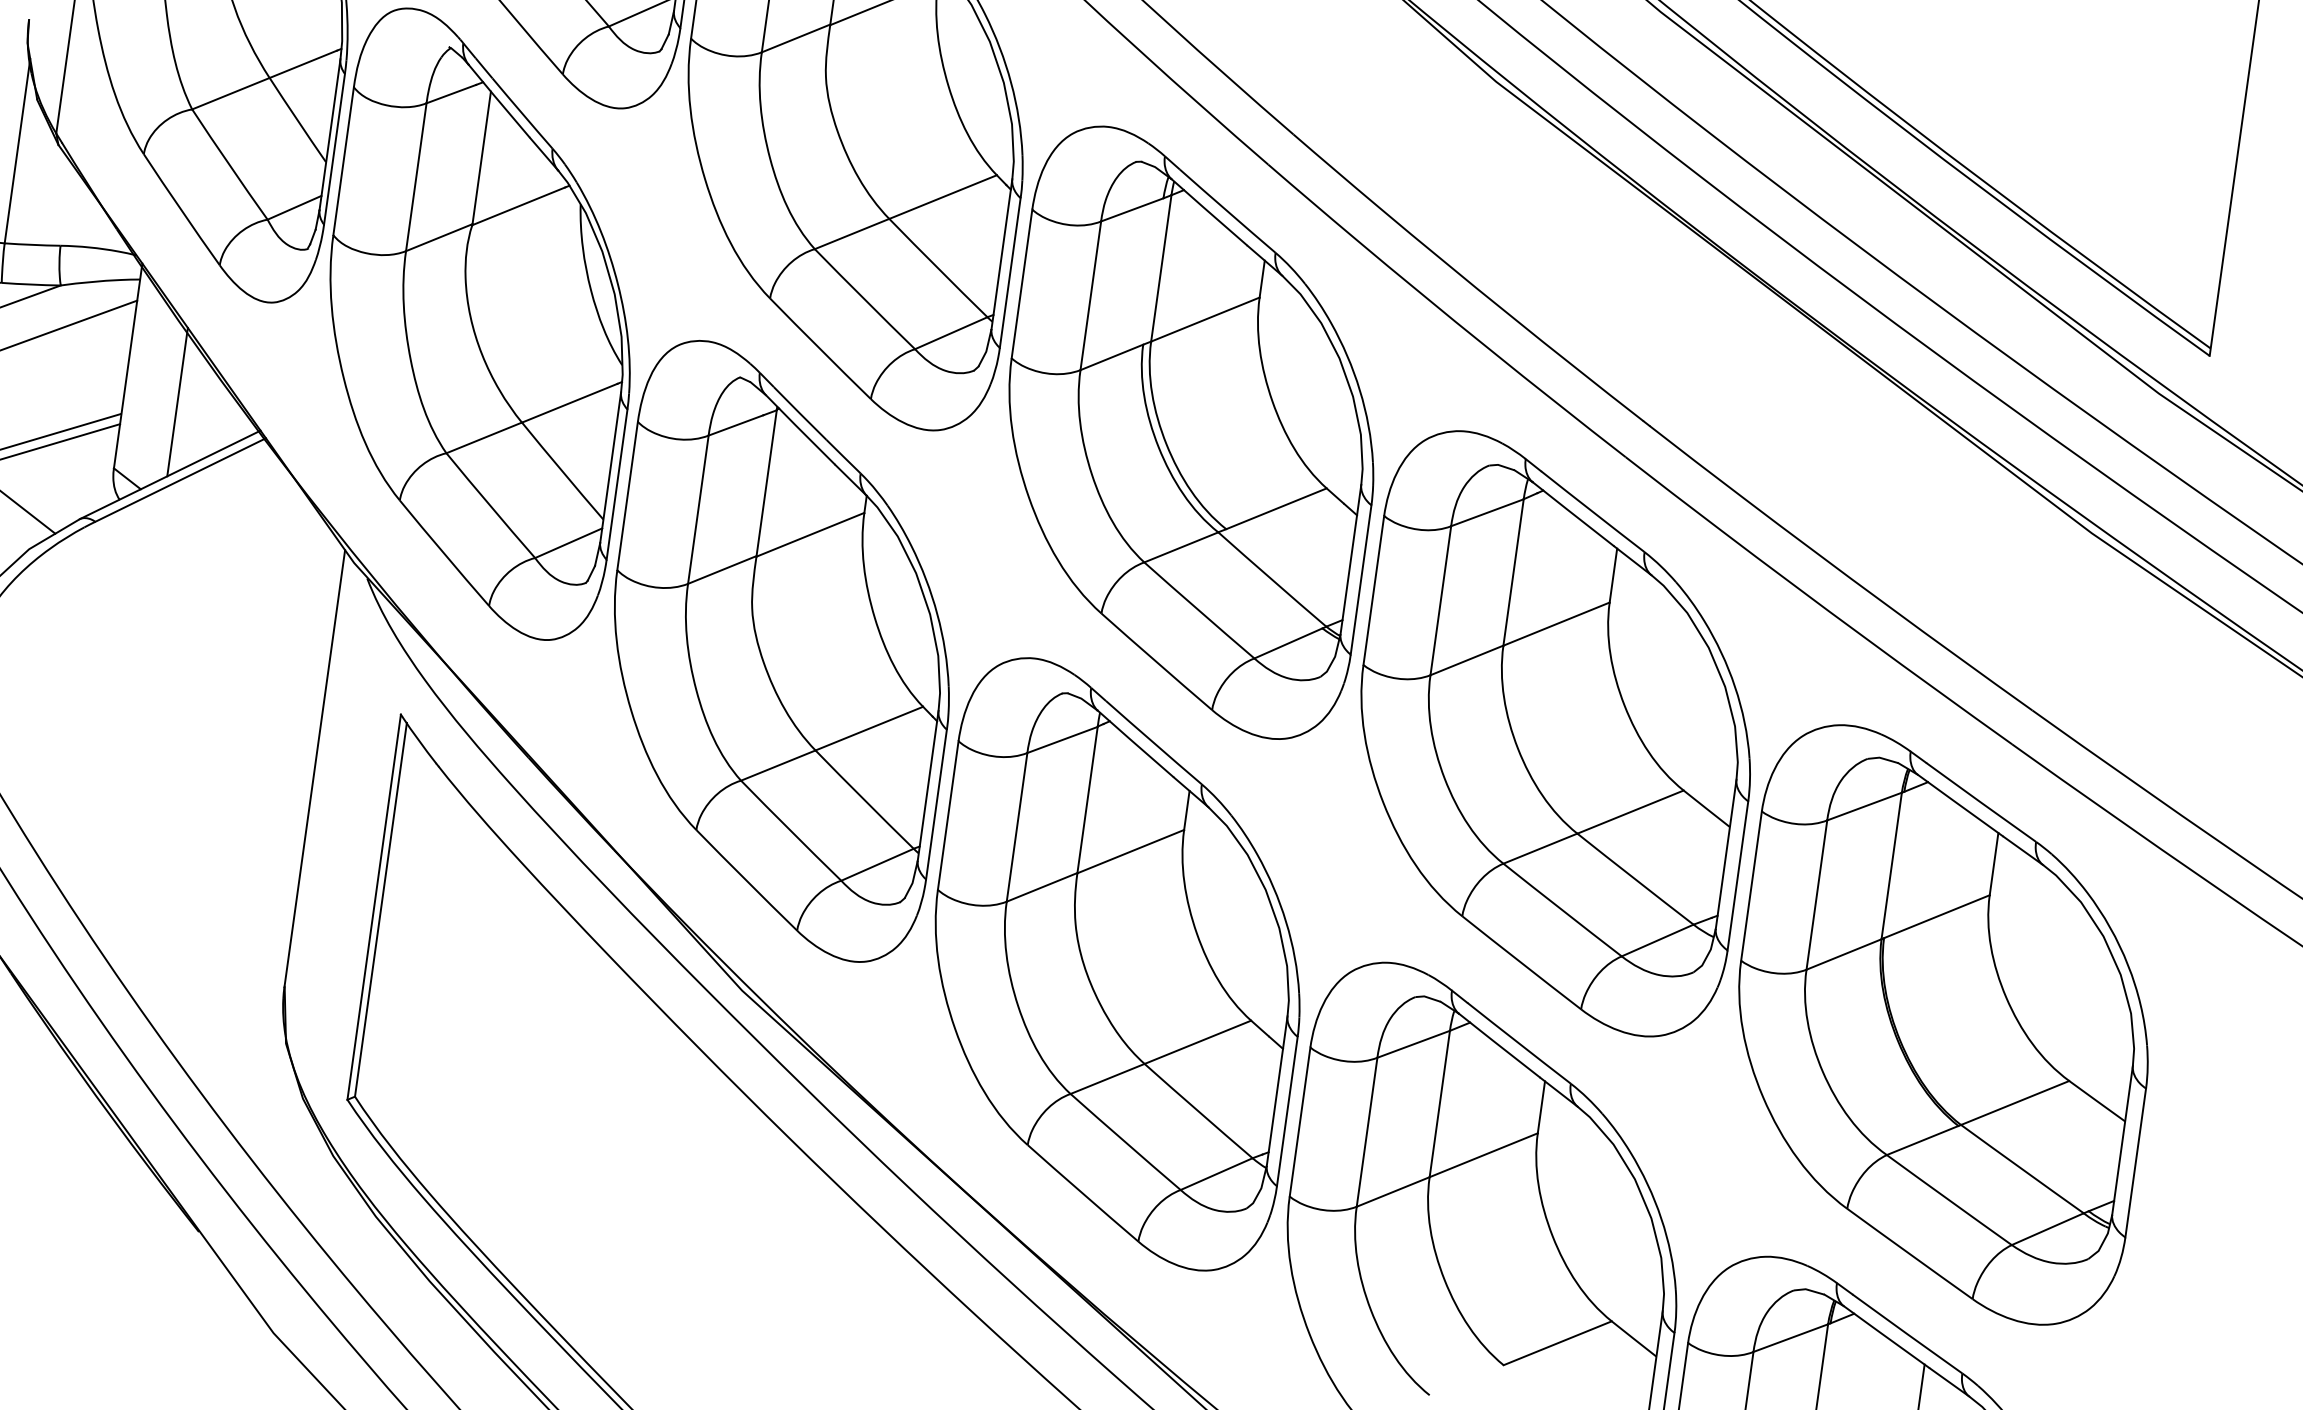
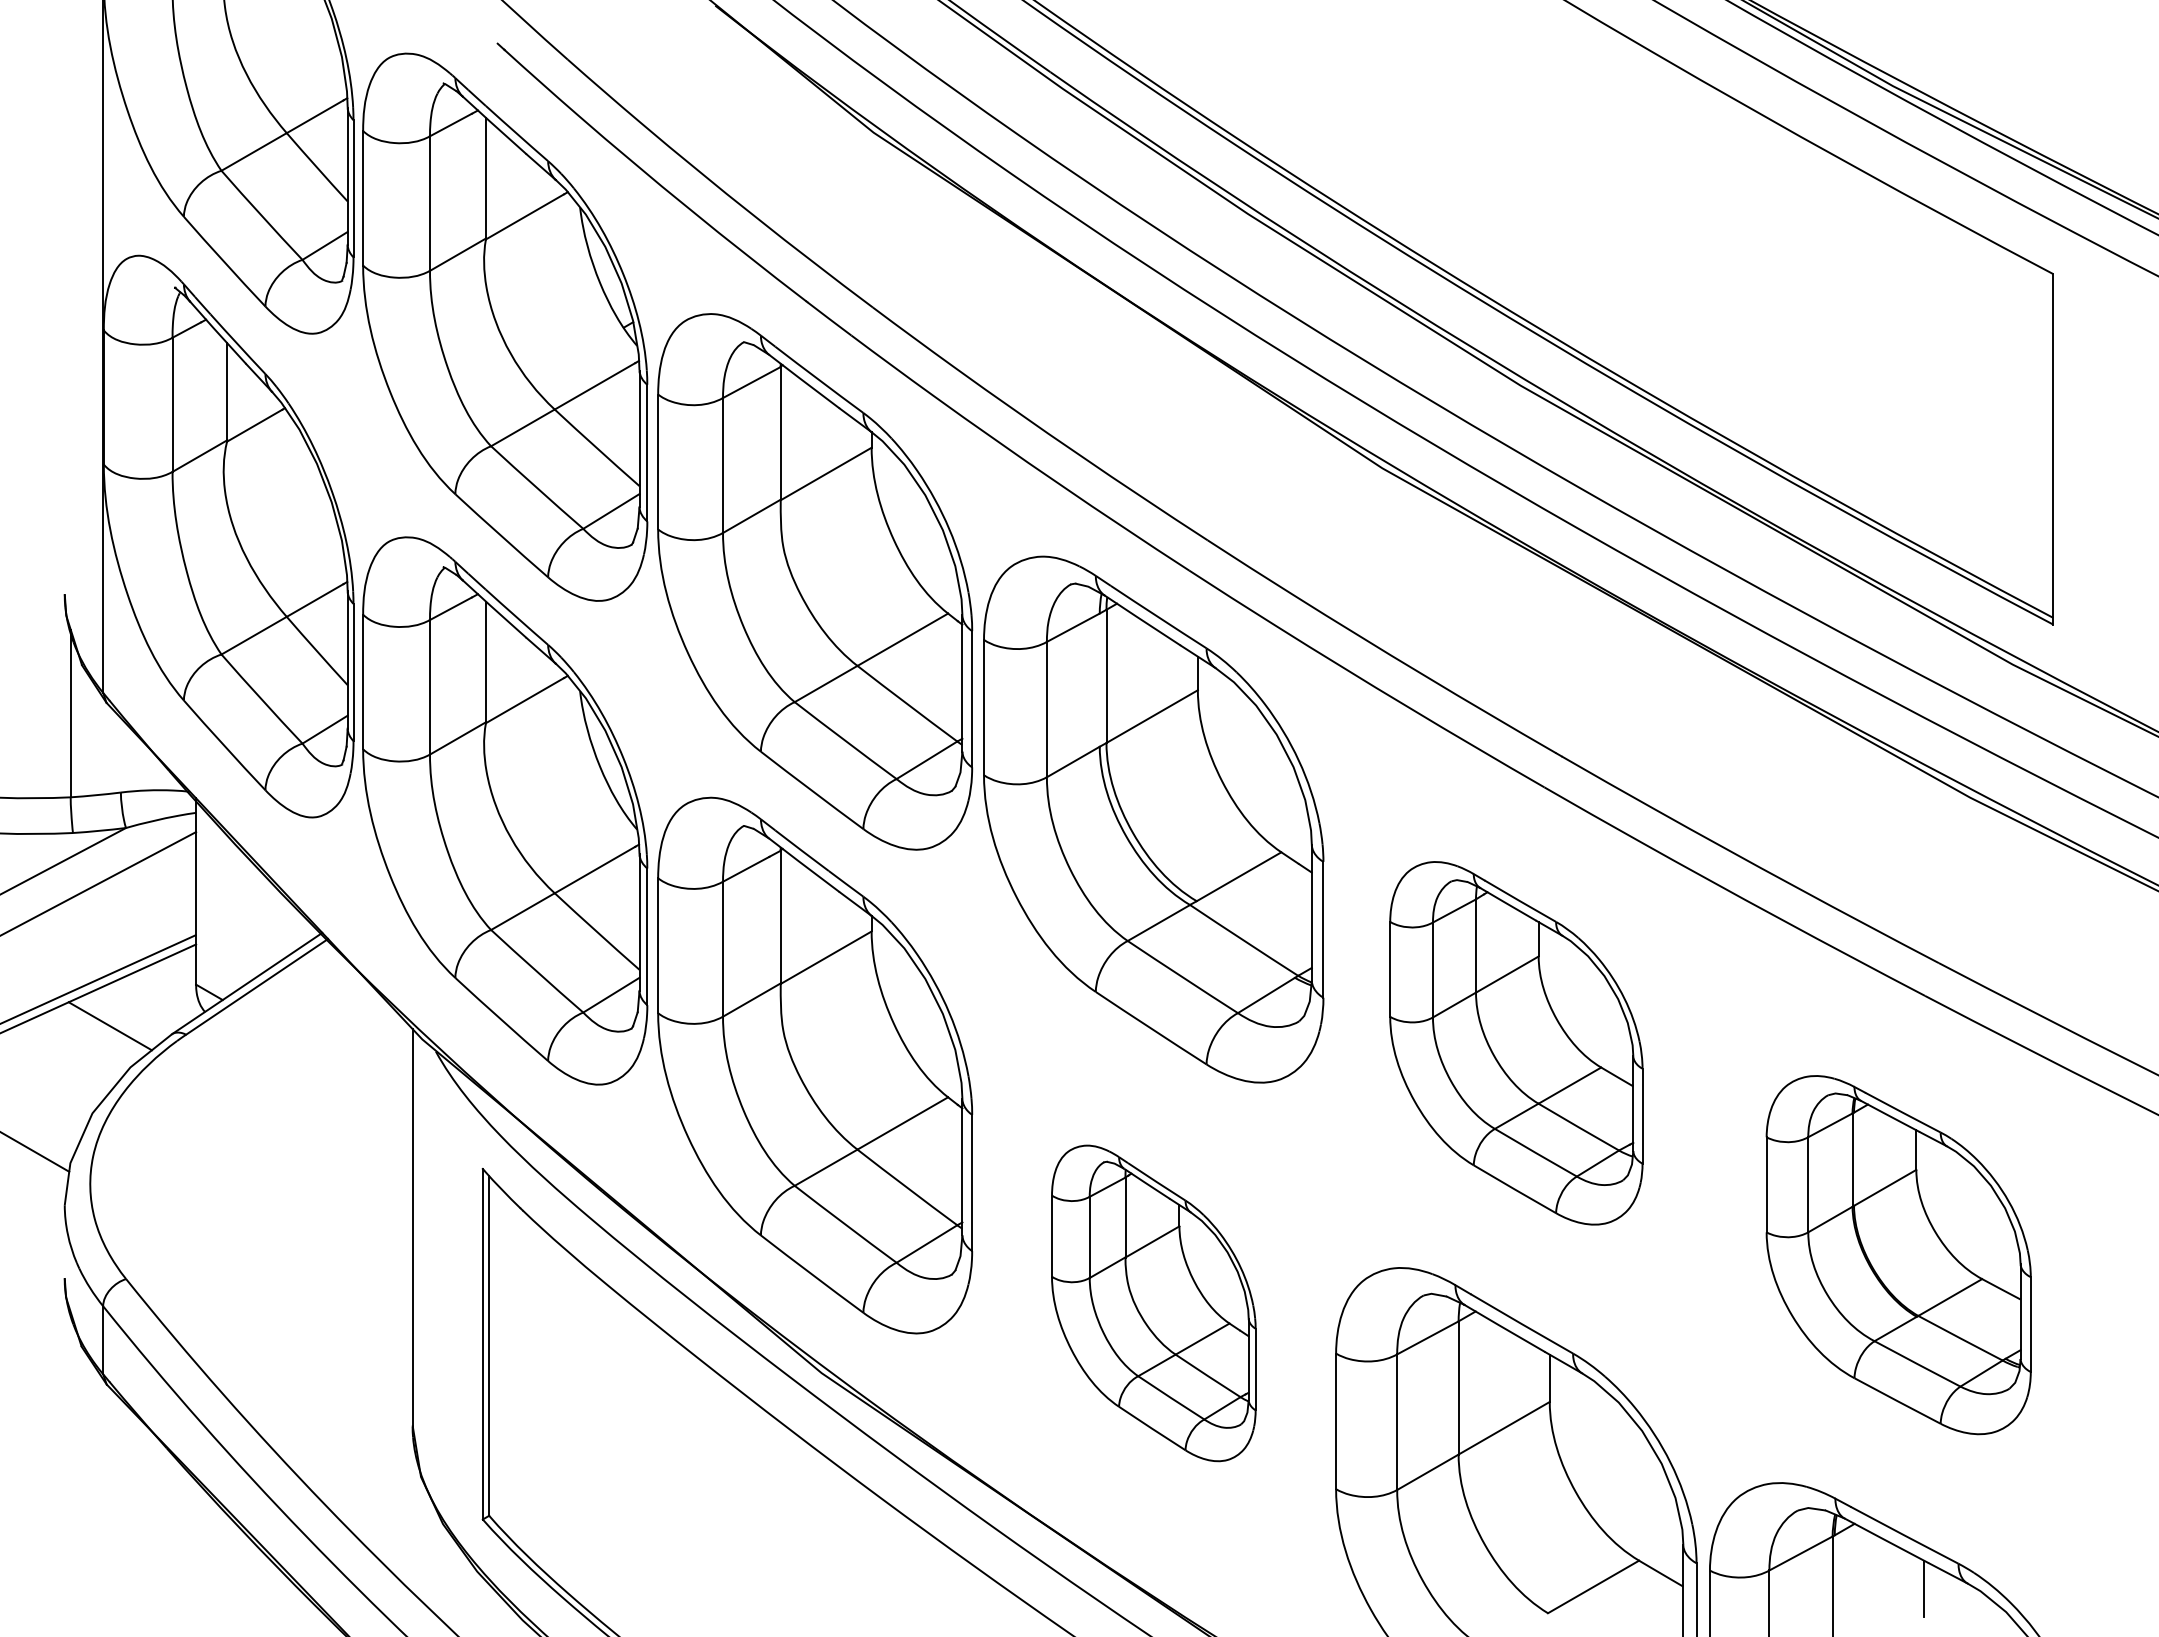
line: (177, 401) -> (244, 917), removed
part: (1555, 734) -> (1516, 1043), size x0.7
part: (1117, 964) -> (1153, 1303), size x0.6
part: (1943, 1024) -> (1898, 1254), size x0.7

